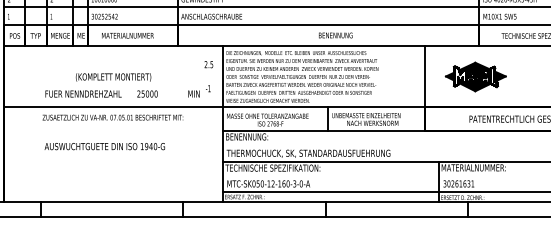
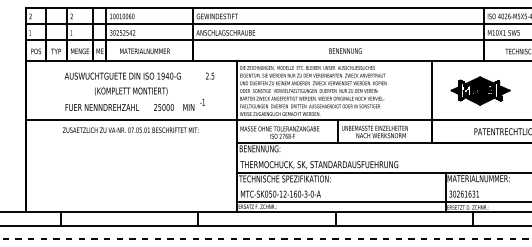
text: (209, 63) -> (210, 75), moved
text: (198, 90) -> (193, 104), moved
text: (104, 145) -> (122, 75), moved

